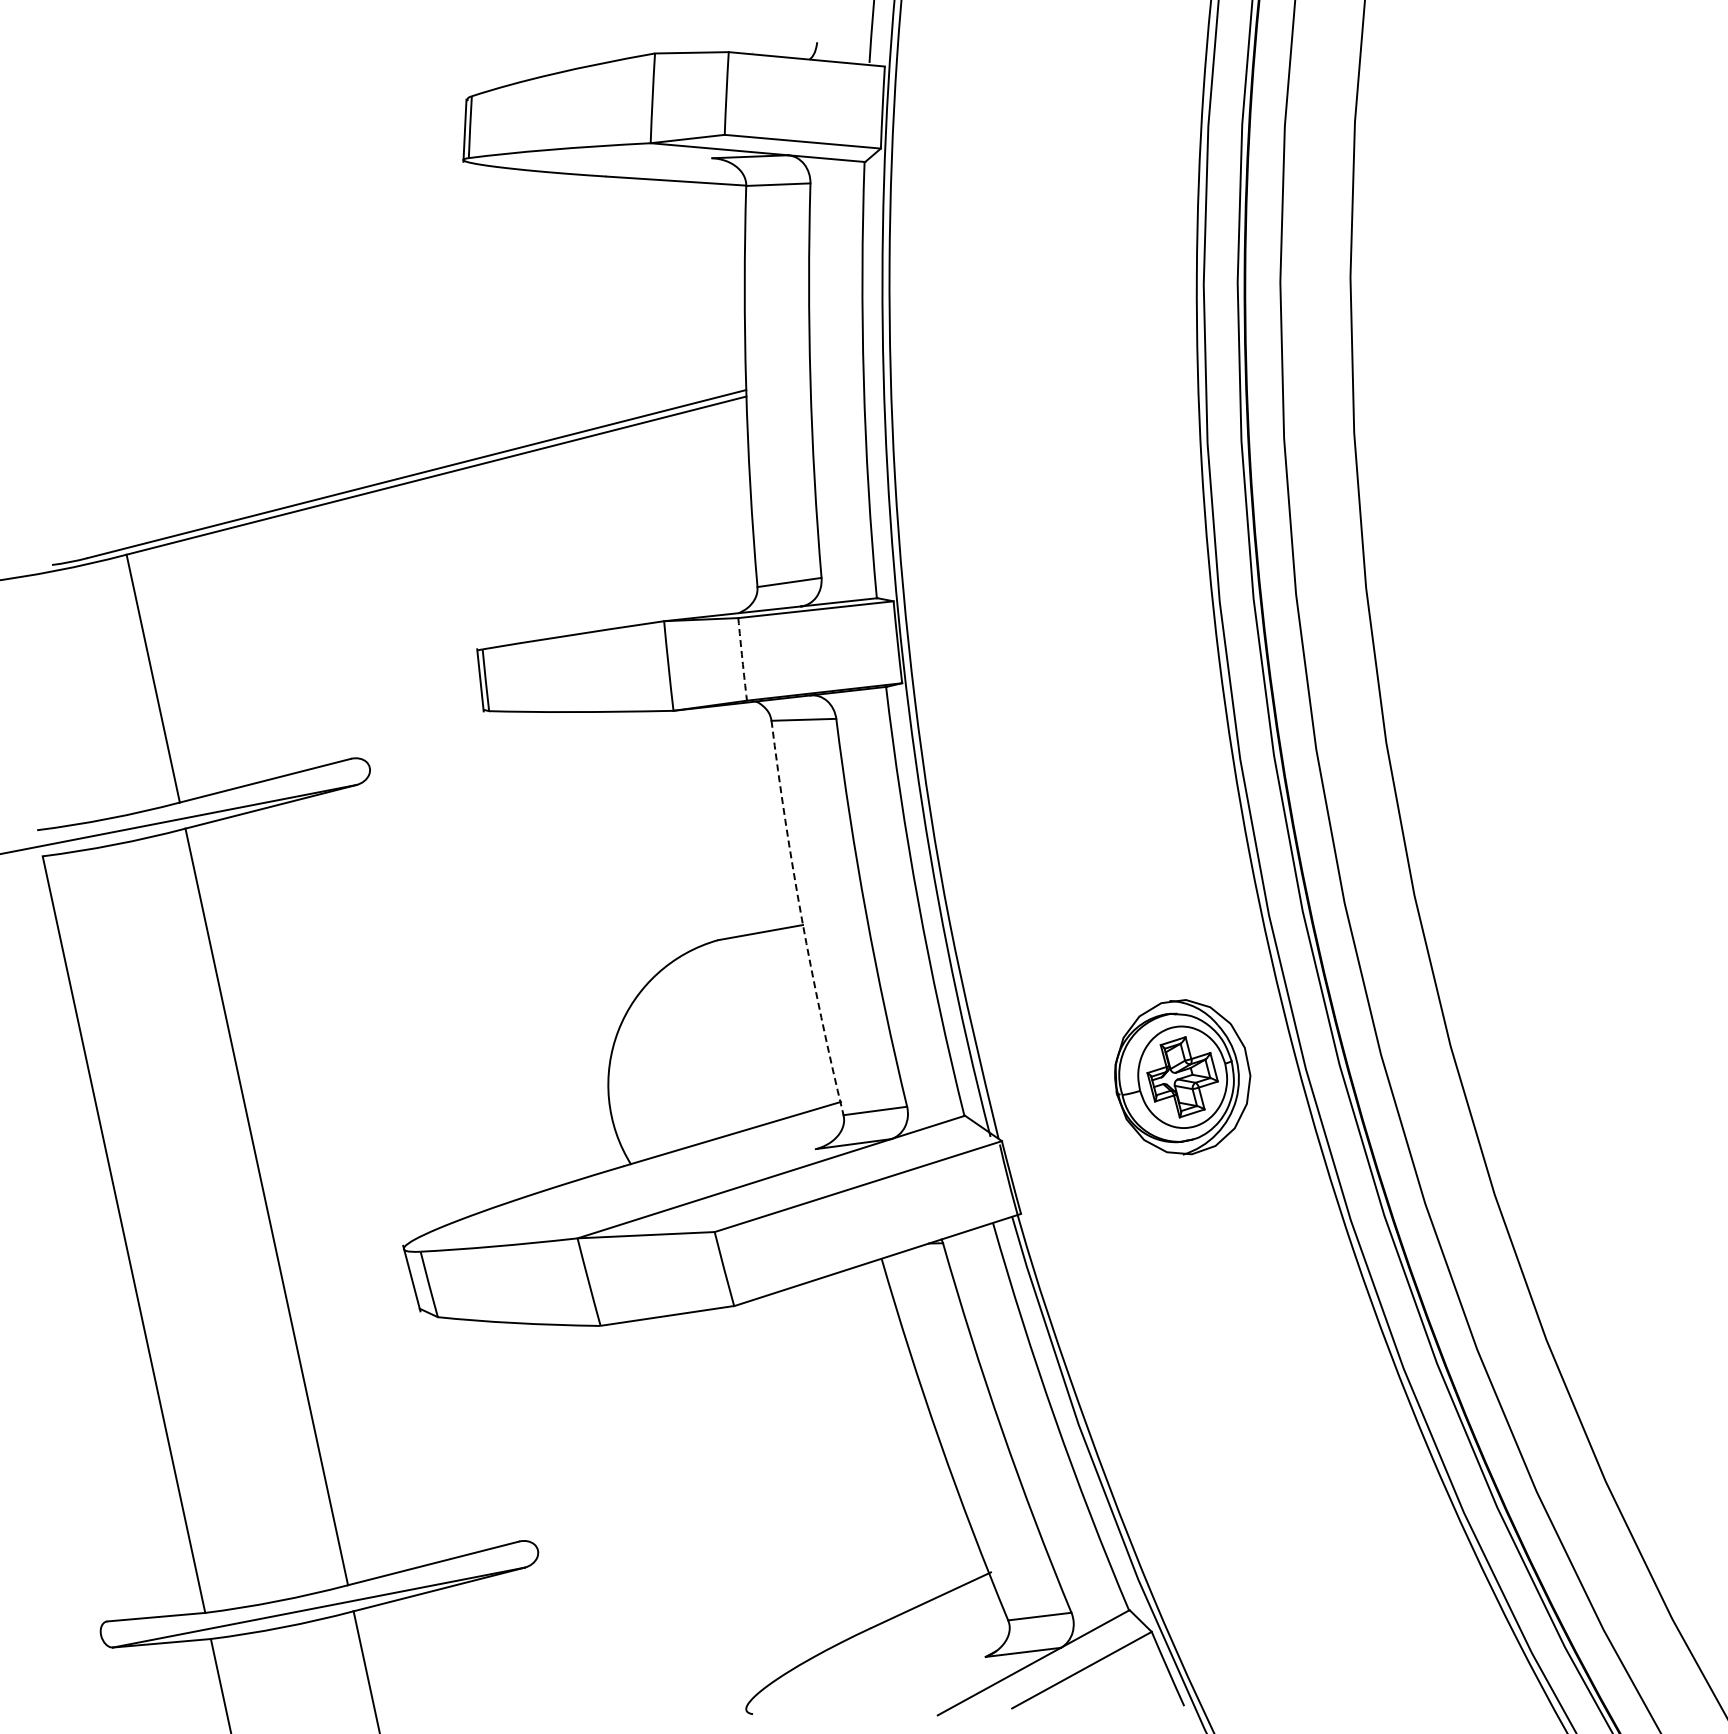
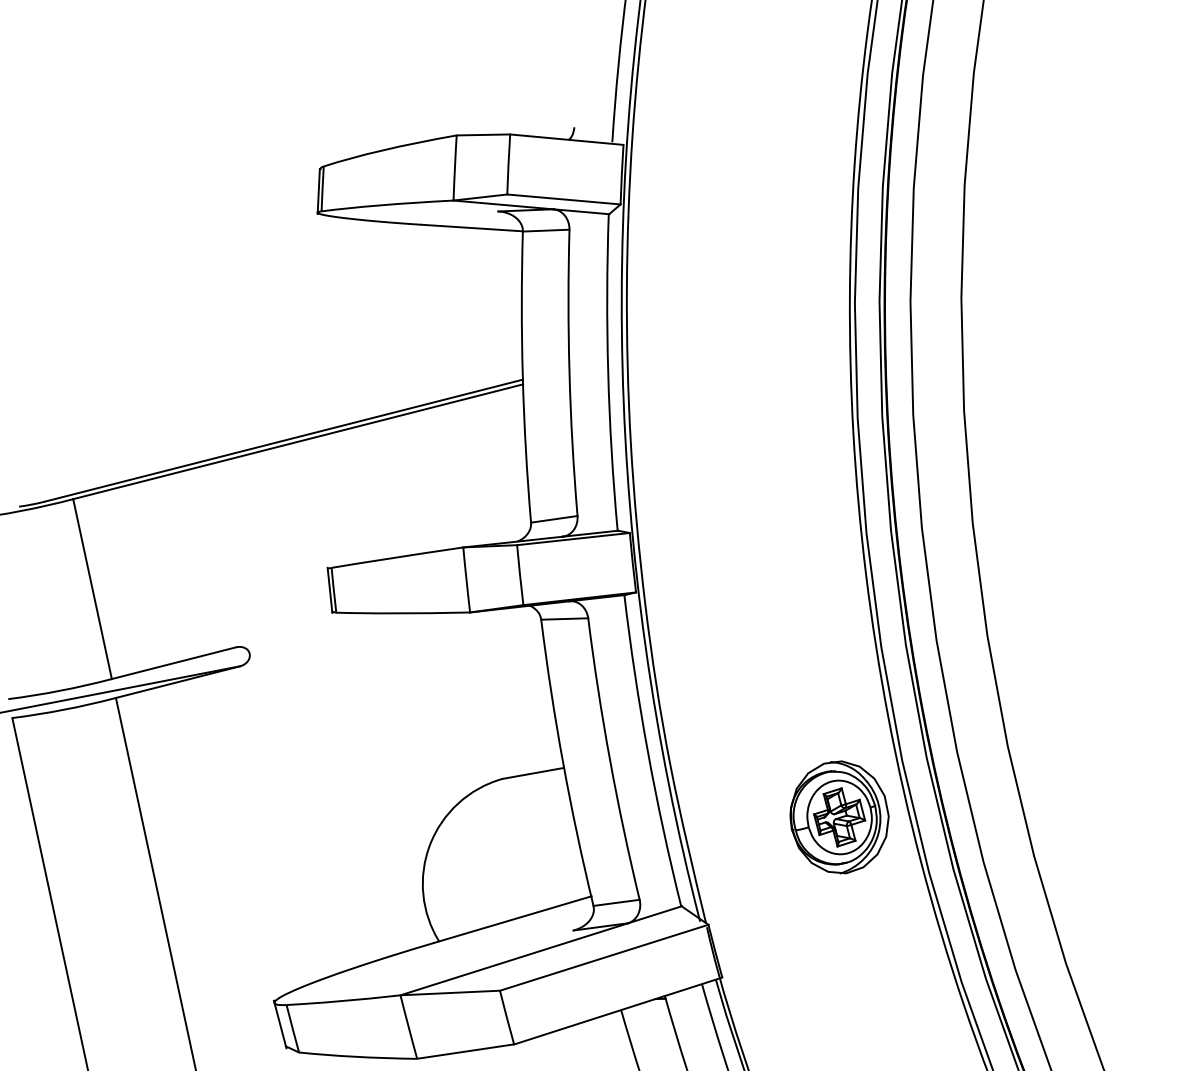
arc: (742, 659) -> (520, 575), dashed -> solid
arc: (801, 919) -> (562, 763), dashed -> solid
part: (1182, 1077) -> (839, 817), moved

